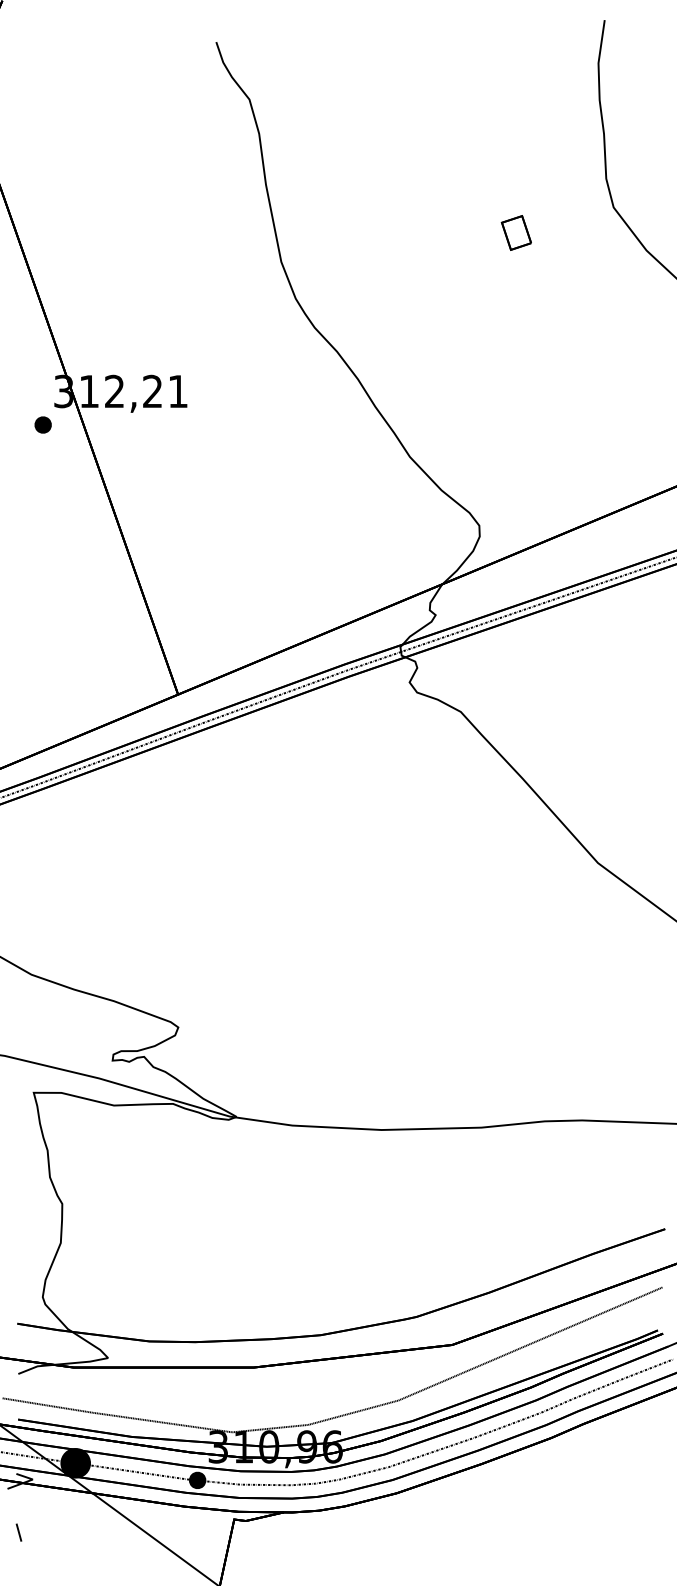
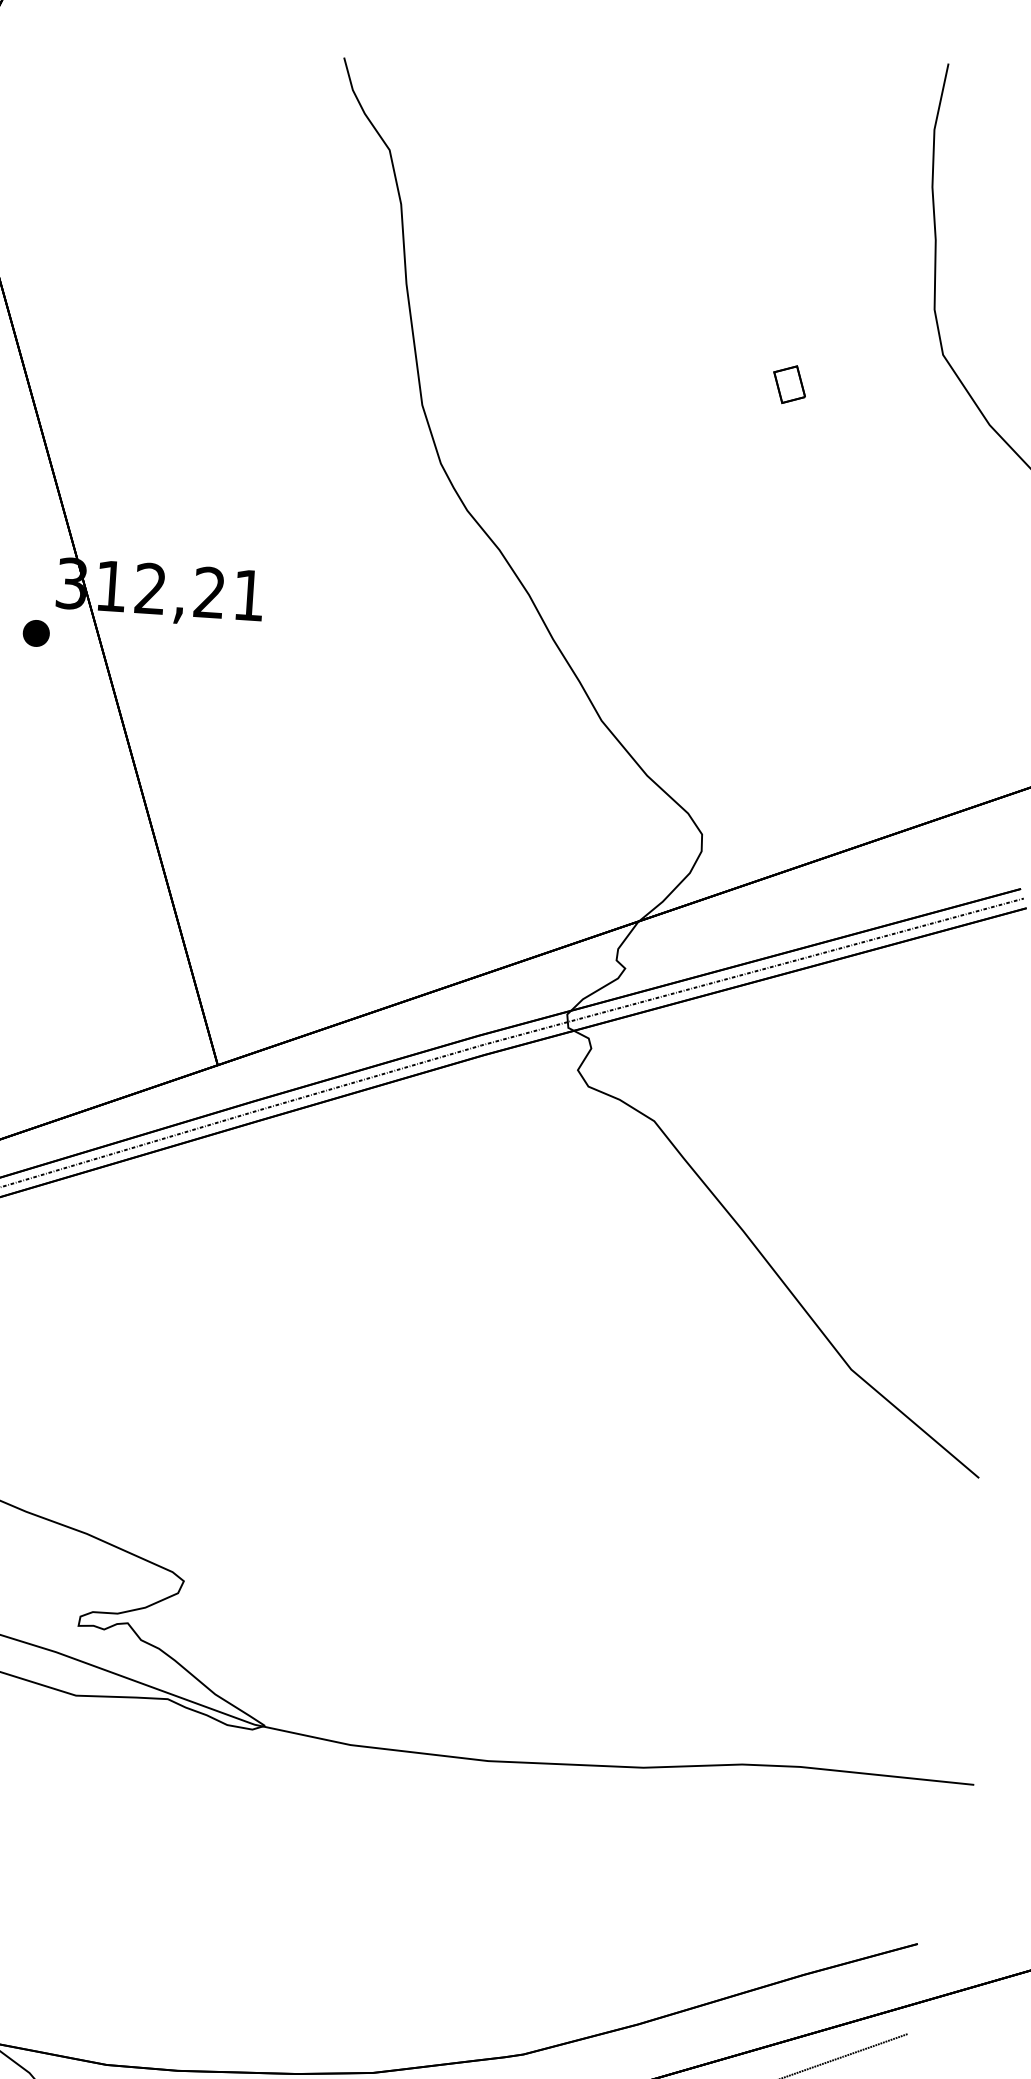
part: (515, 233) -> (788, 385), size x0.71

